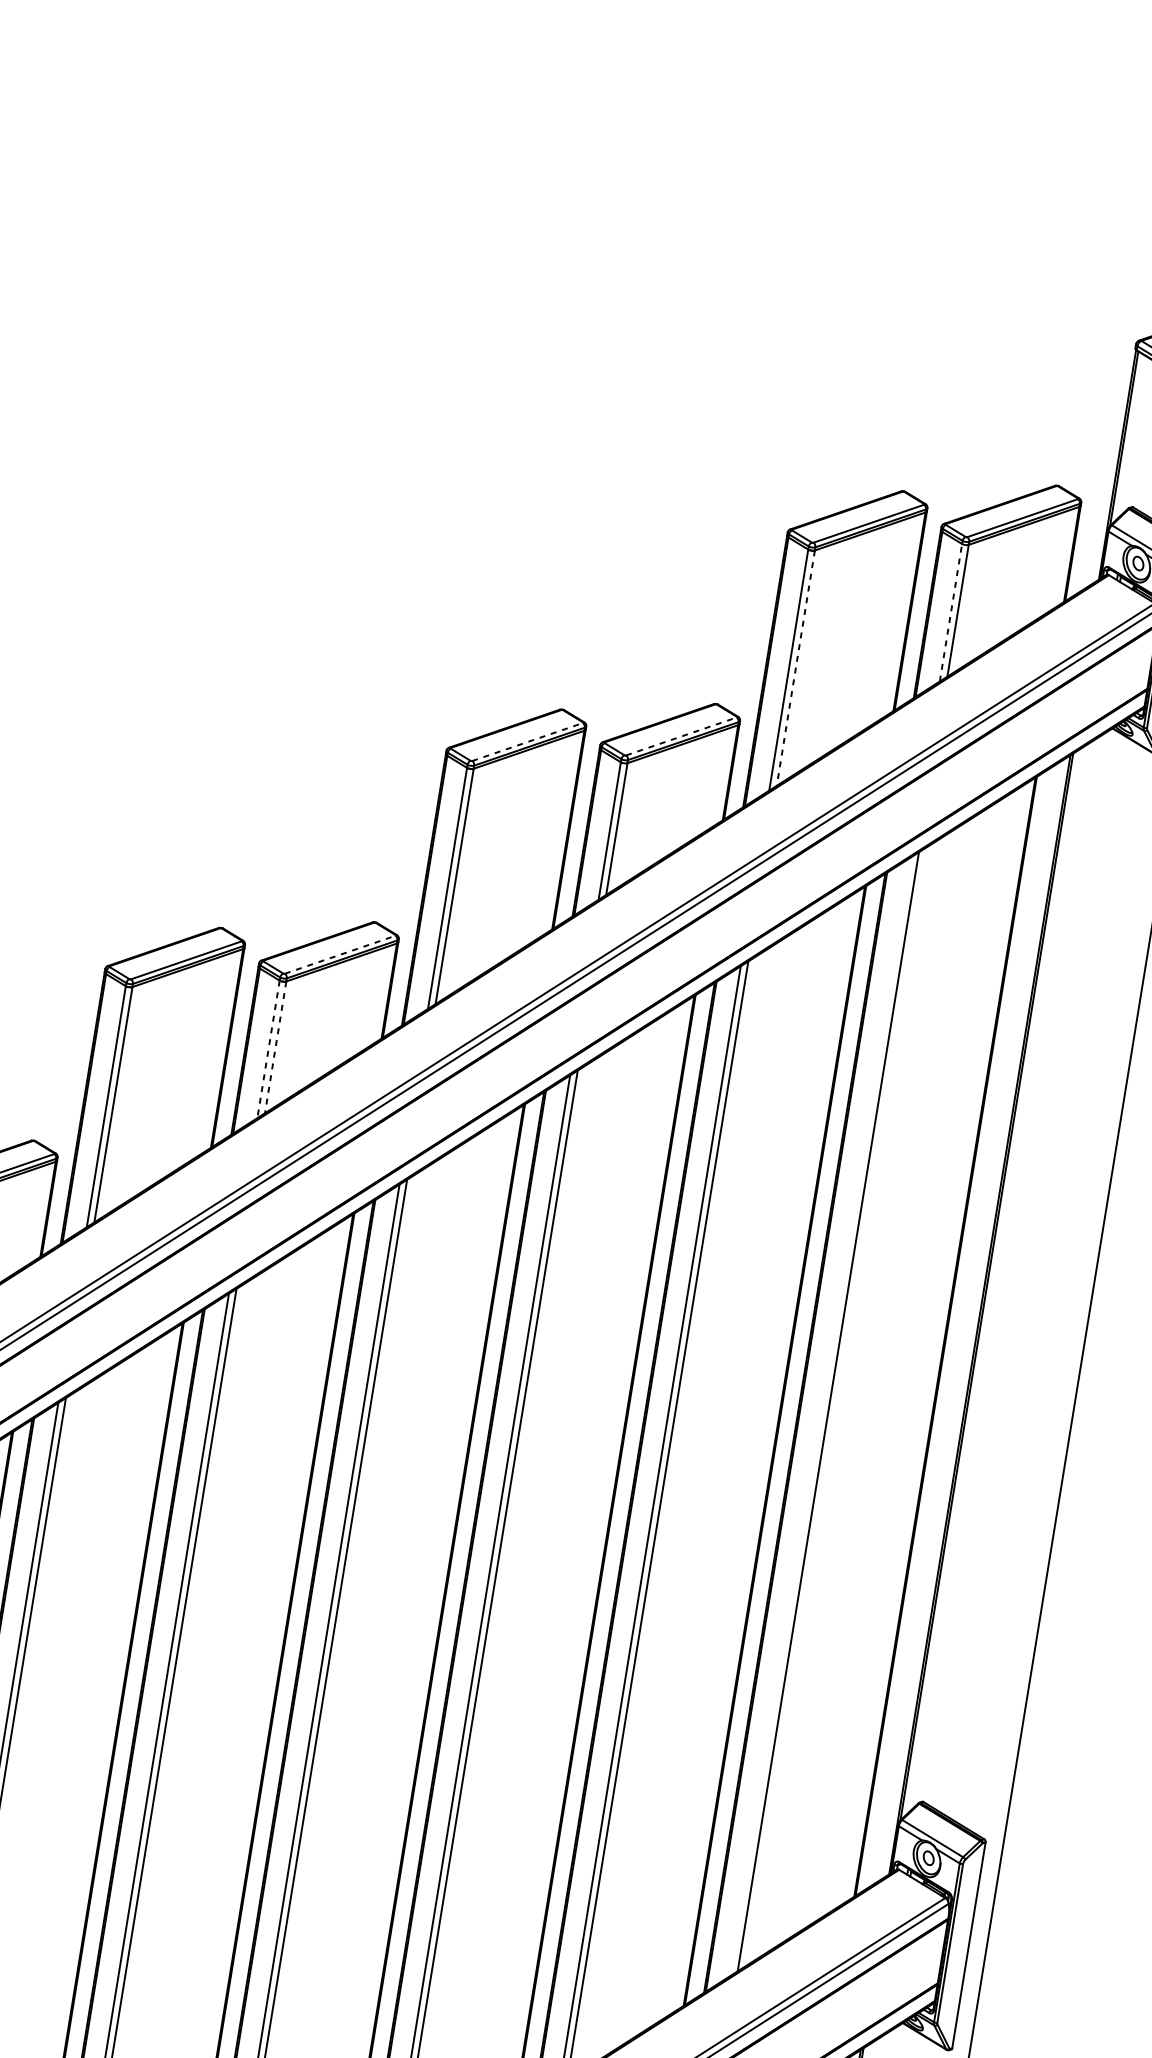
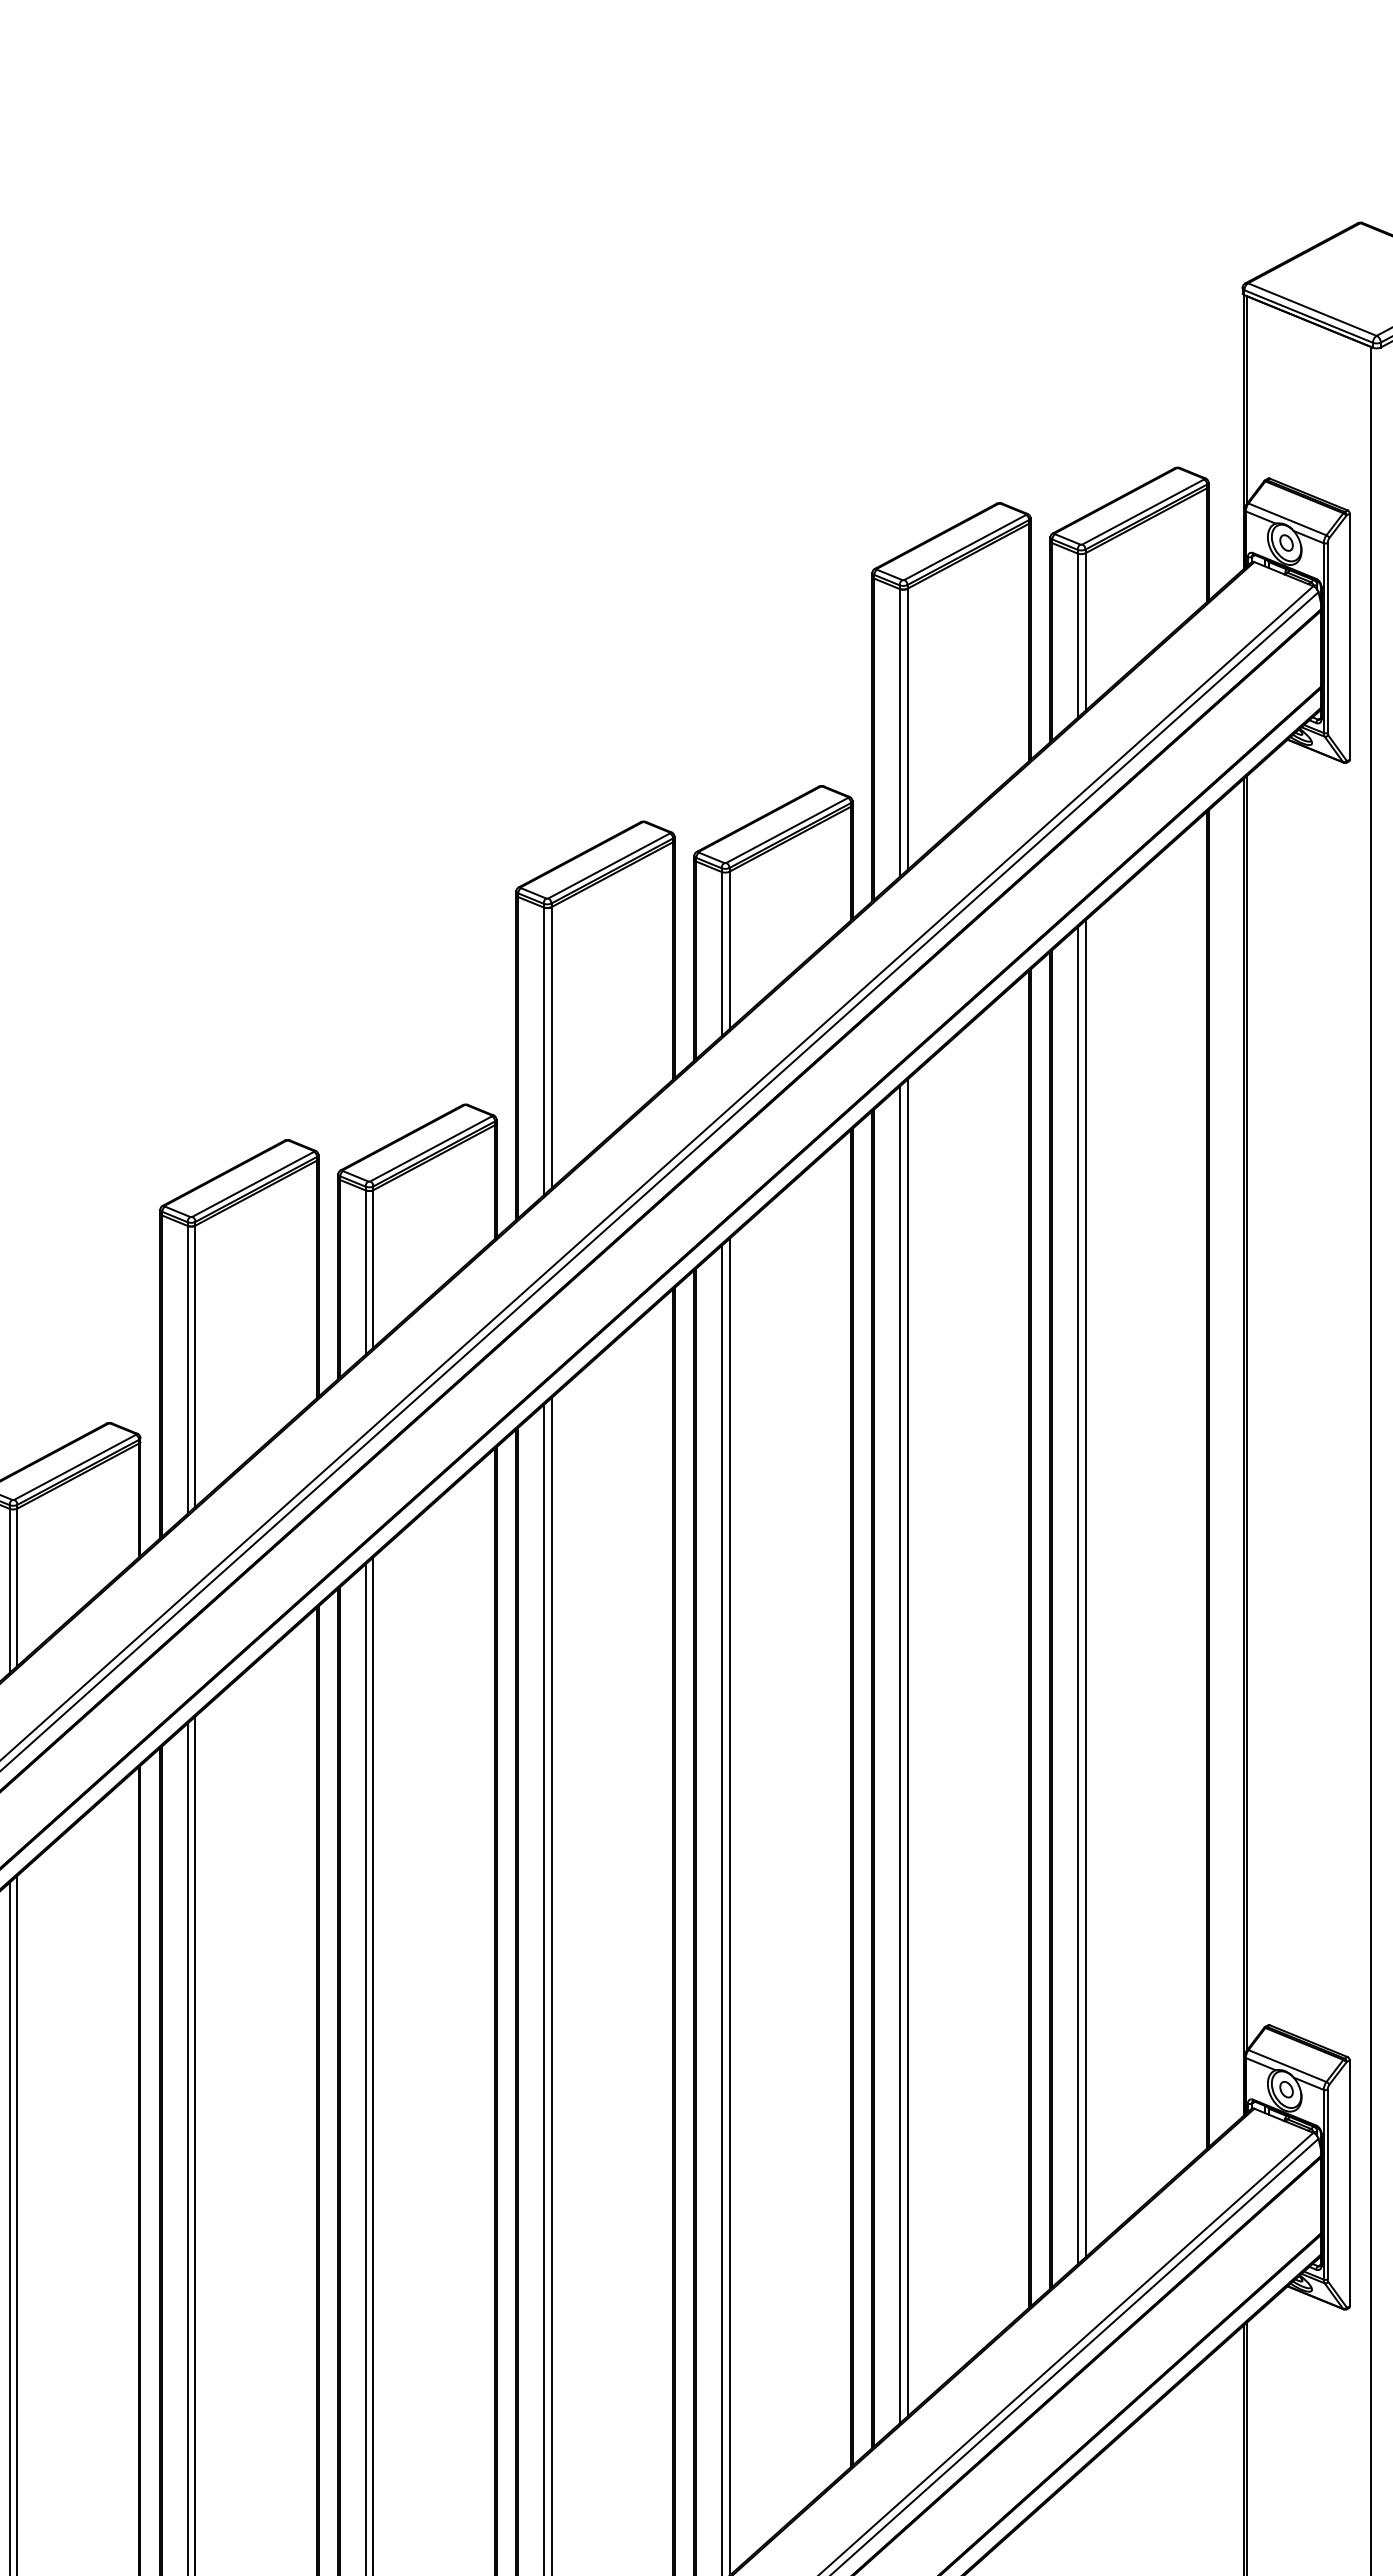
line: (950, 612) -> (1077, 635), dashed -> solid
line: (795, 668) -> (907, 729), dashed -> solid
line: (681, 736) -> (787, 830), dashed -> solid
line: (527, 741) -> (609, 865), dashed -> solid
line: (340, 954) -> (431, 1148), dashed -> solid
line: (275, 1047) -> (373, 1268), dashed -> solid
line: (268, 1050) -> (365, 1273), dashed -> solid
line: (820, 1416) -> (1077, 1595), added

